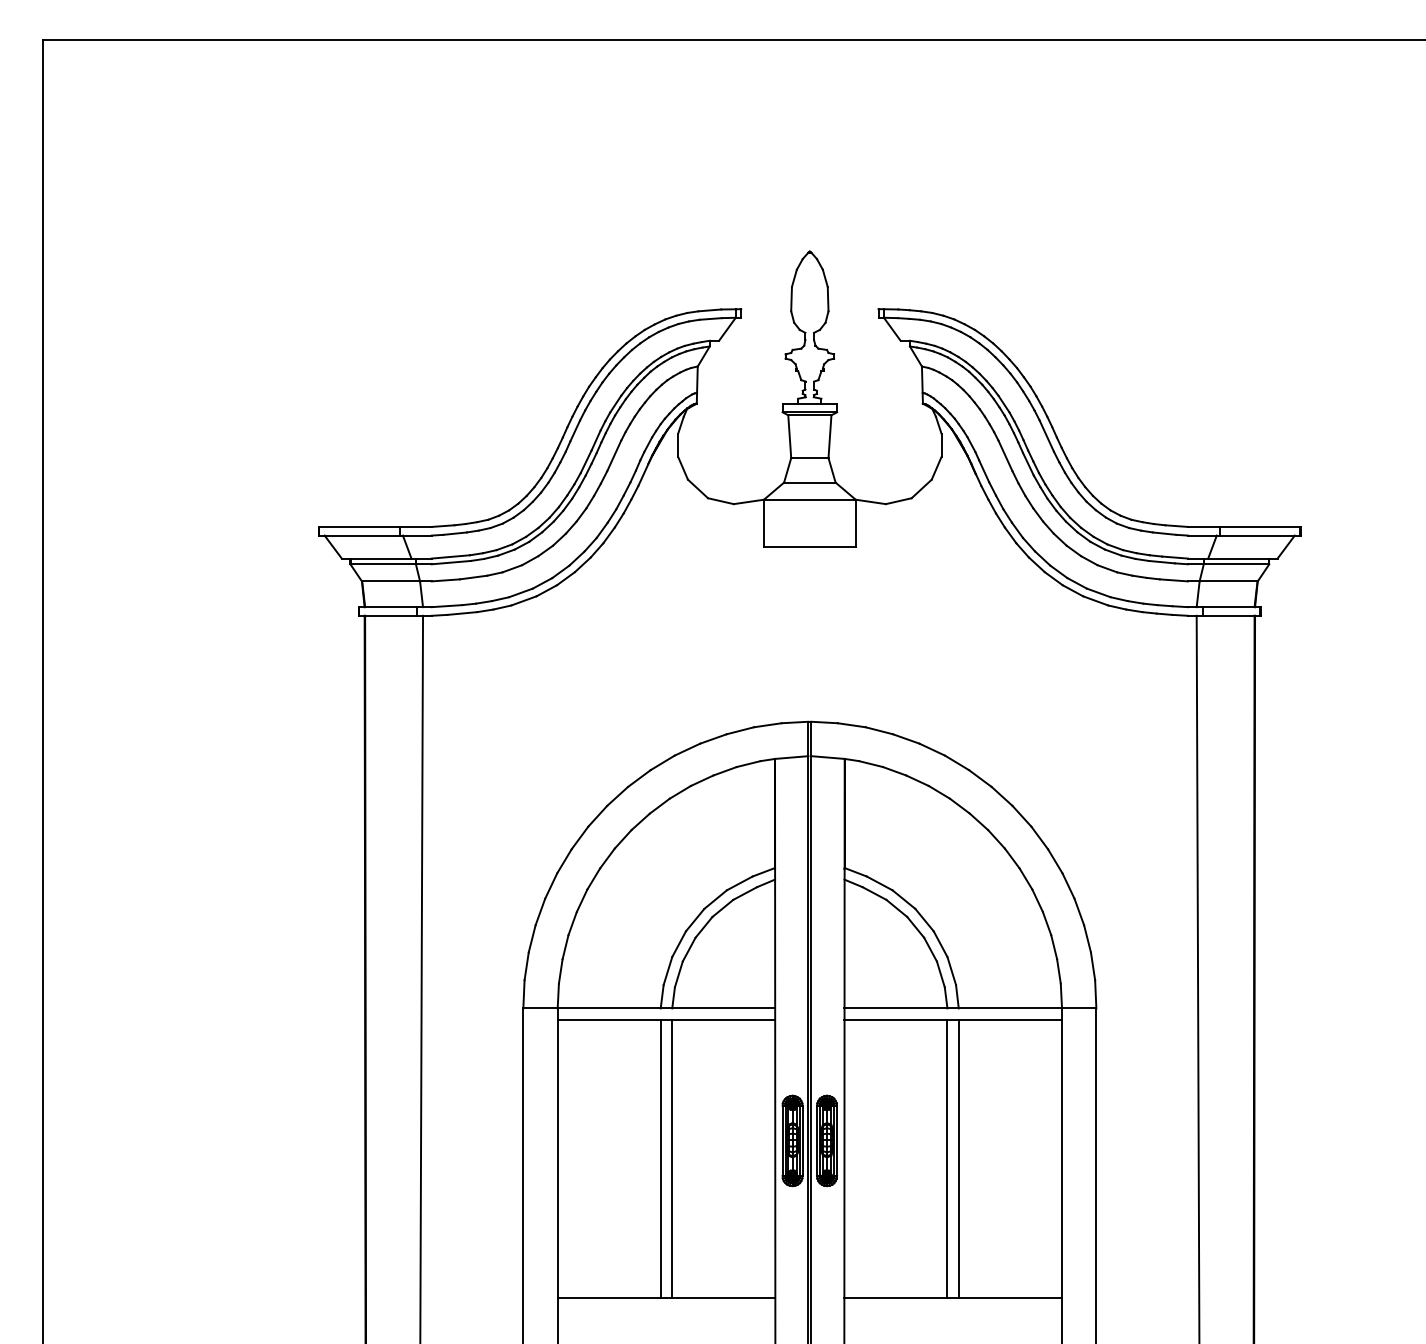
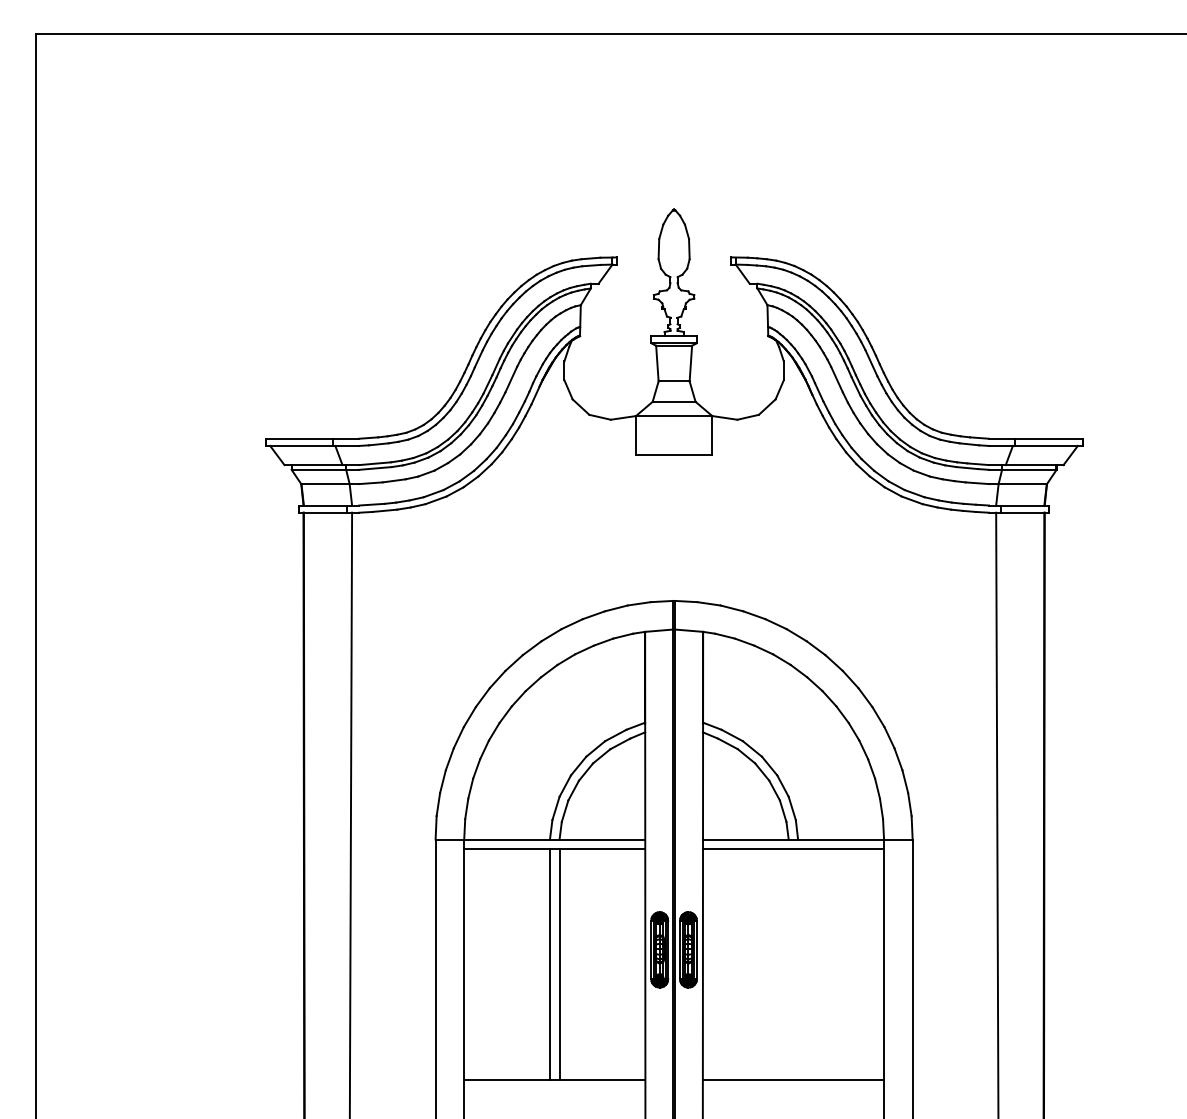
line: (947, 1158) -> (788, 964), removed
line: (958, 1158) -> (797, 964), removed

